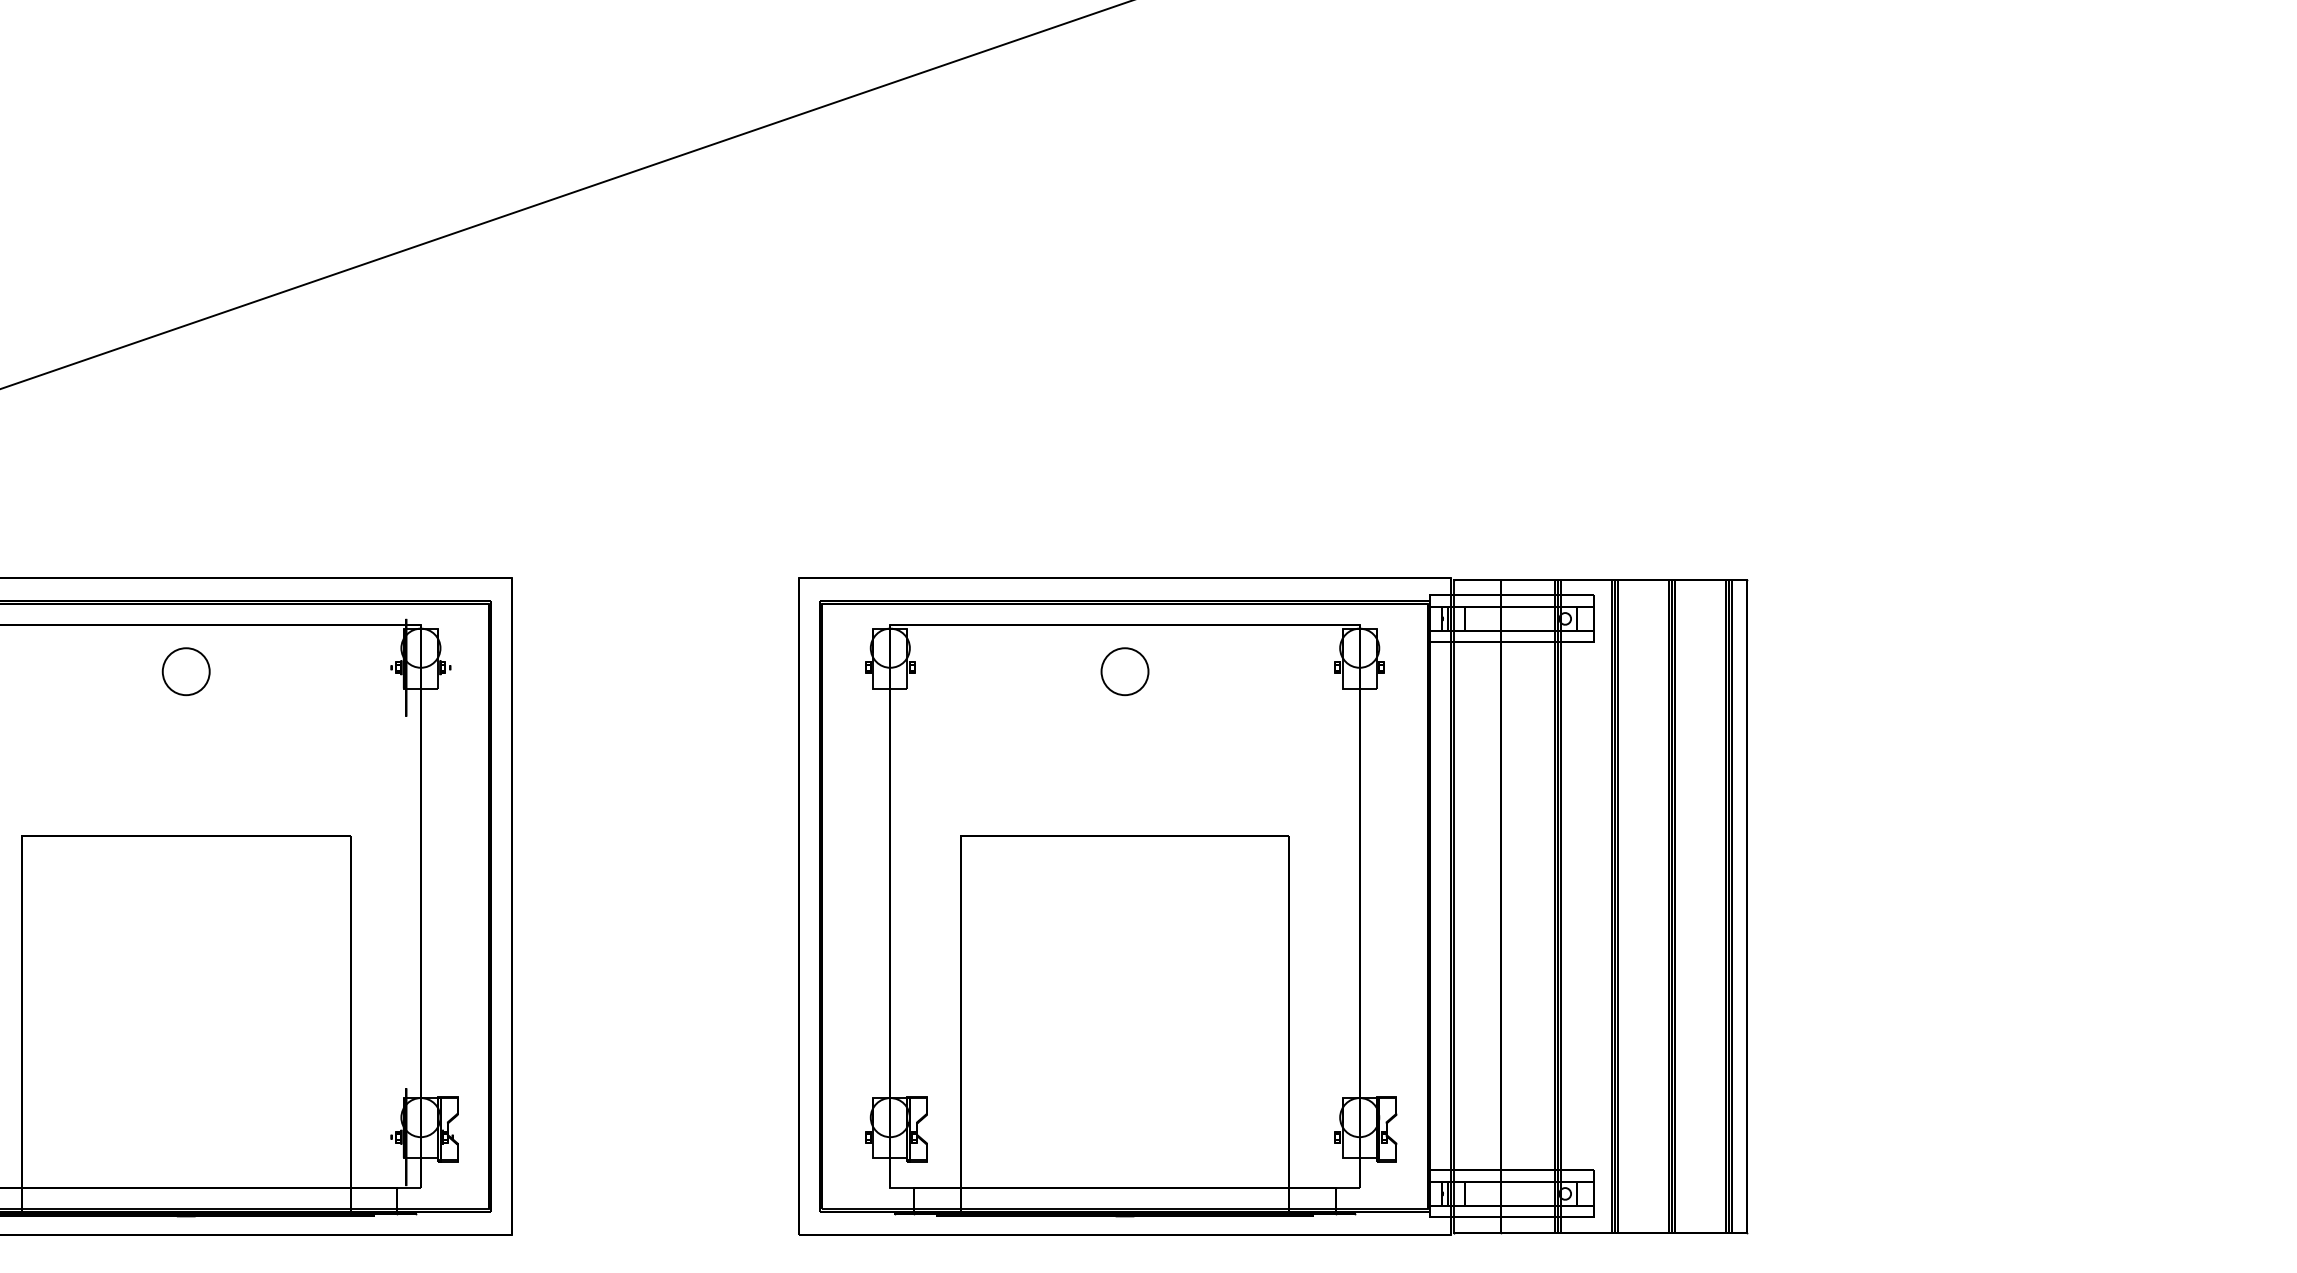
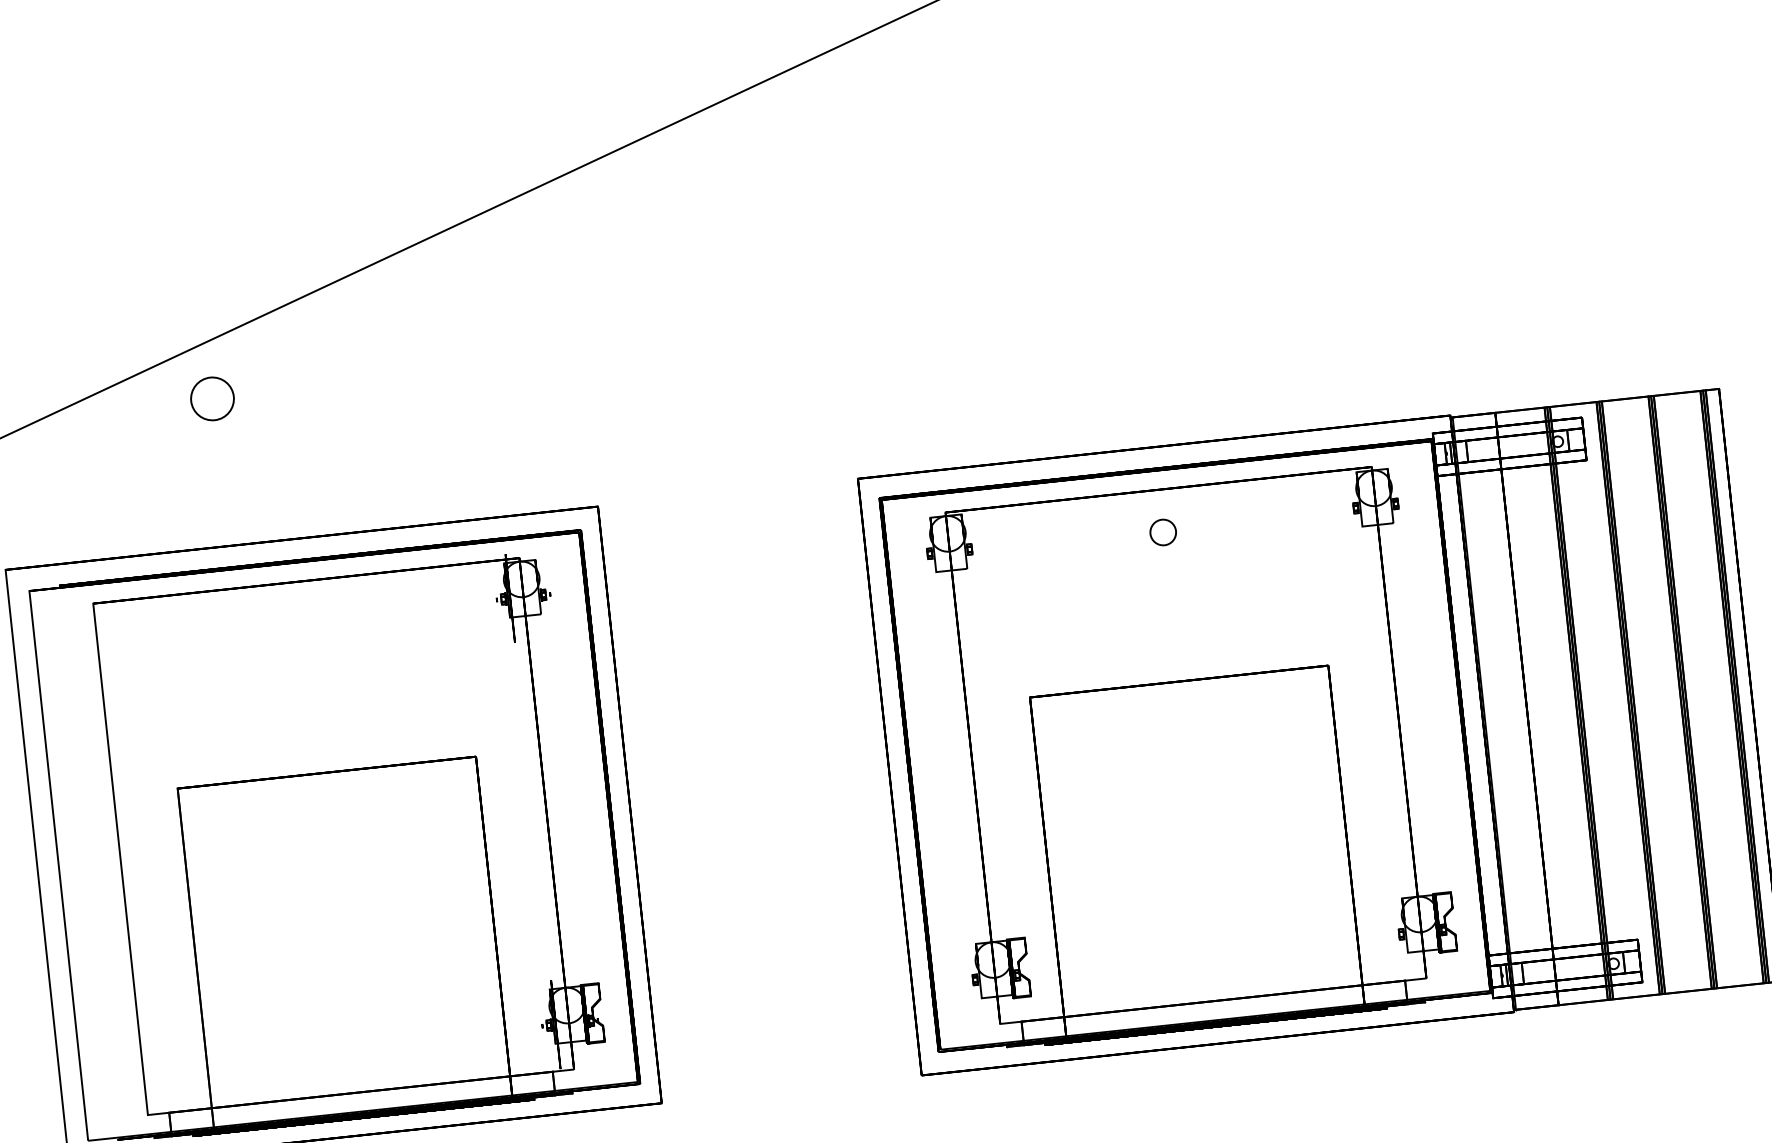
circle: (185, 671) -> (211, 398), moved
circle: (1124, 671) -> (1162, 532), size x0.6

